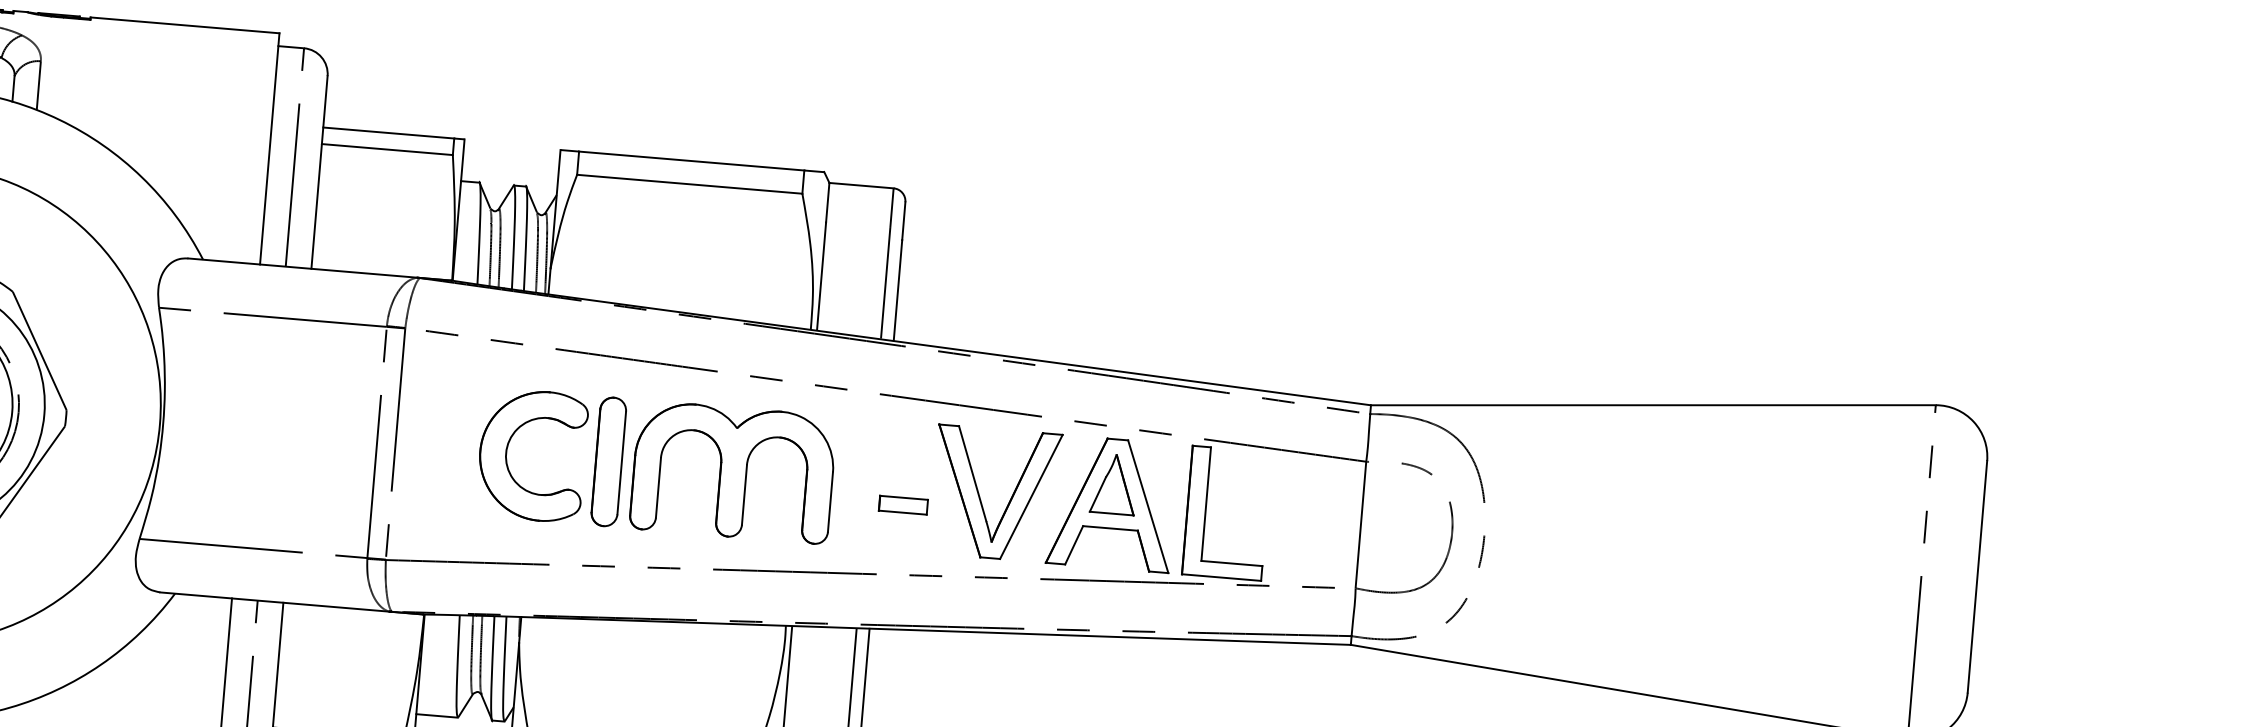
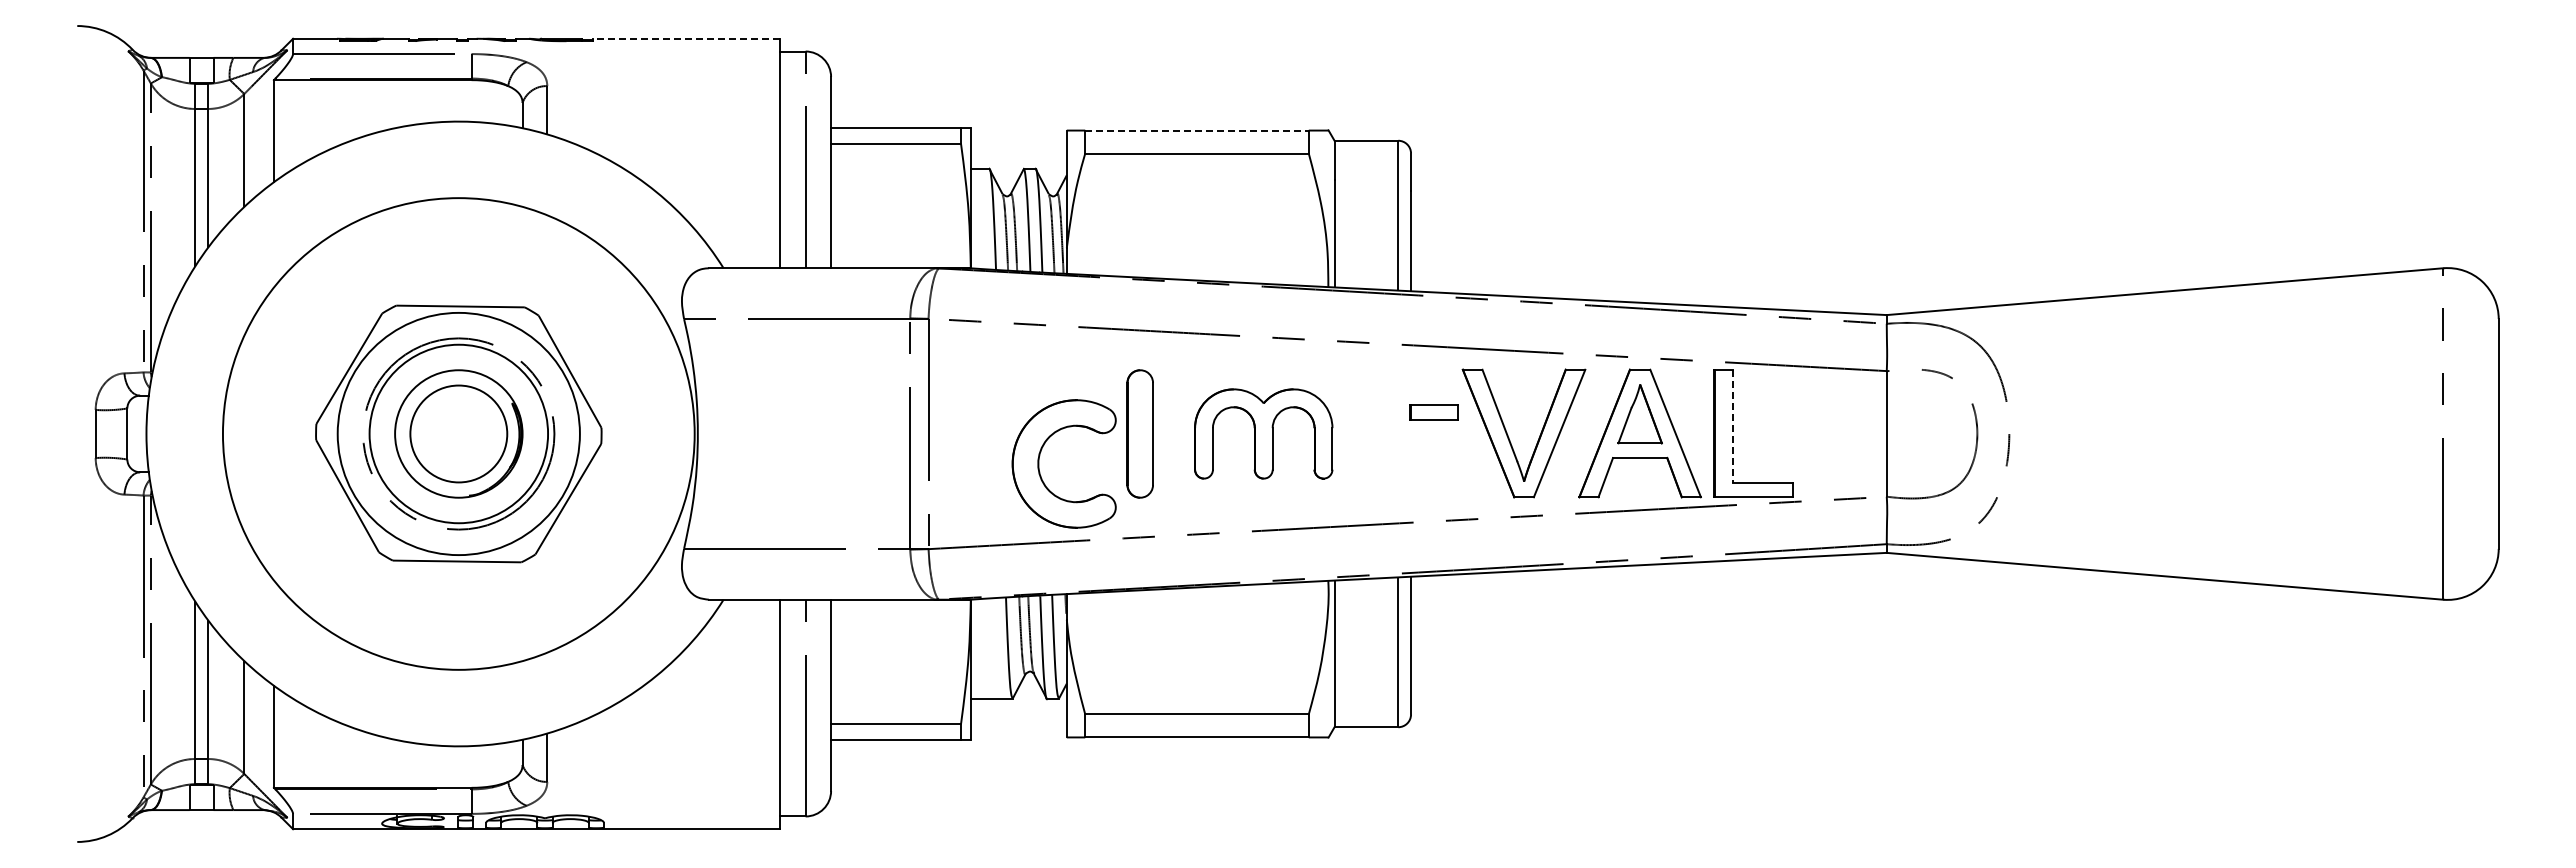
line: (185, 25) -> (686, 38), solid -> dashed
line: (692, 161) -> (1197, 130), solid -> dashed
part: (507, 452) -> (1039, 463), moved
part: (733, 471) -> (1263, 433), size x0.7
line: (1206, 504) -> (1732, 426), solid -> dashed
part: (902, 505) -> (1433, 412), moved

